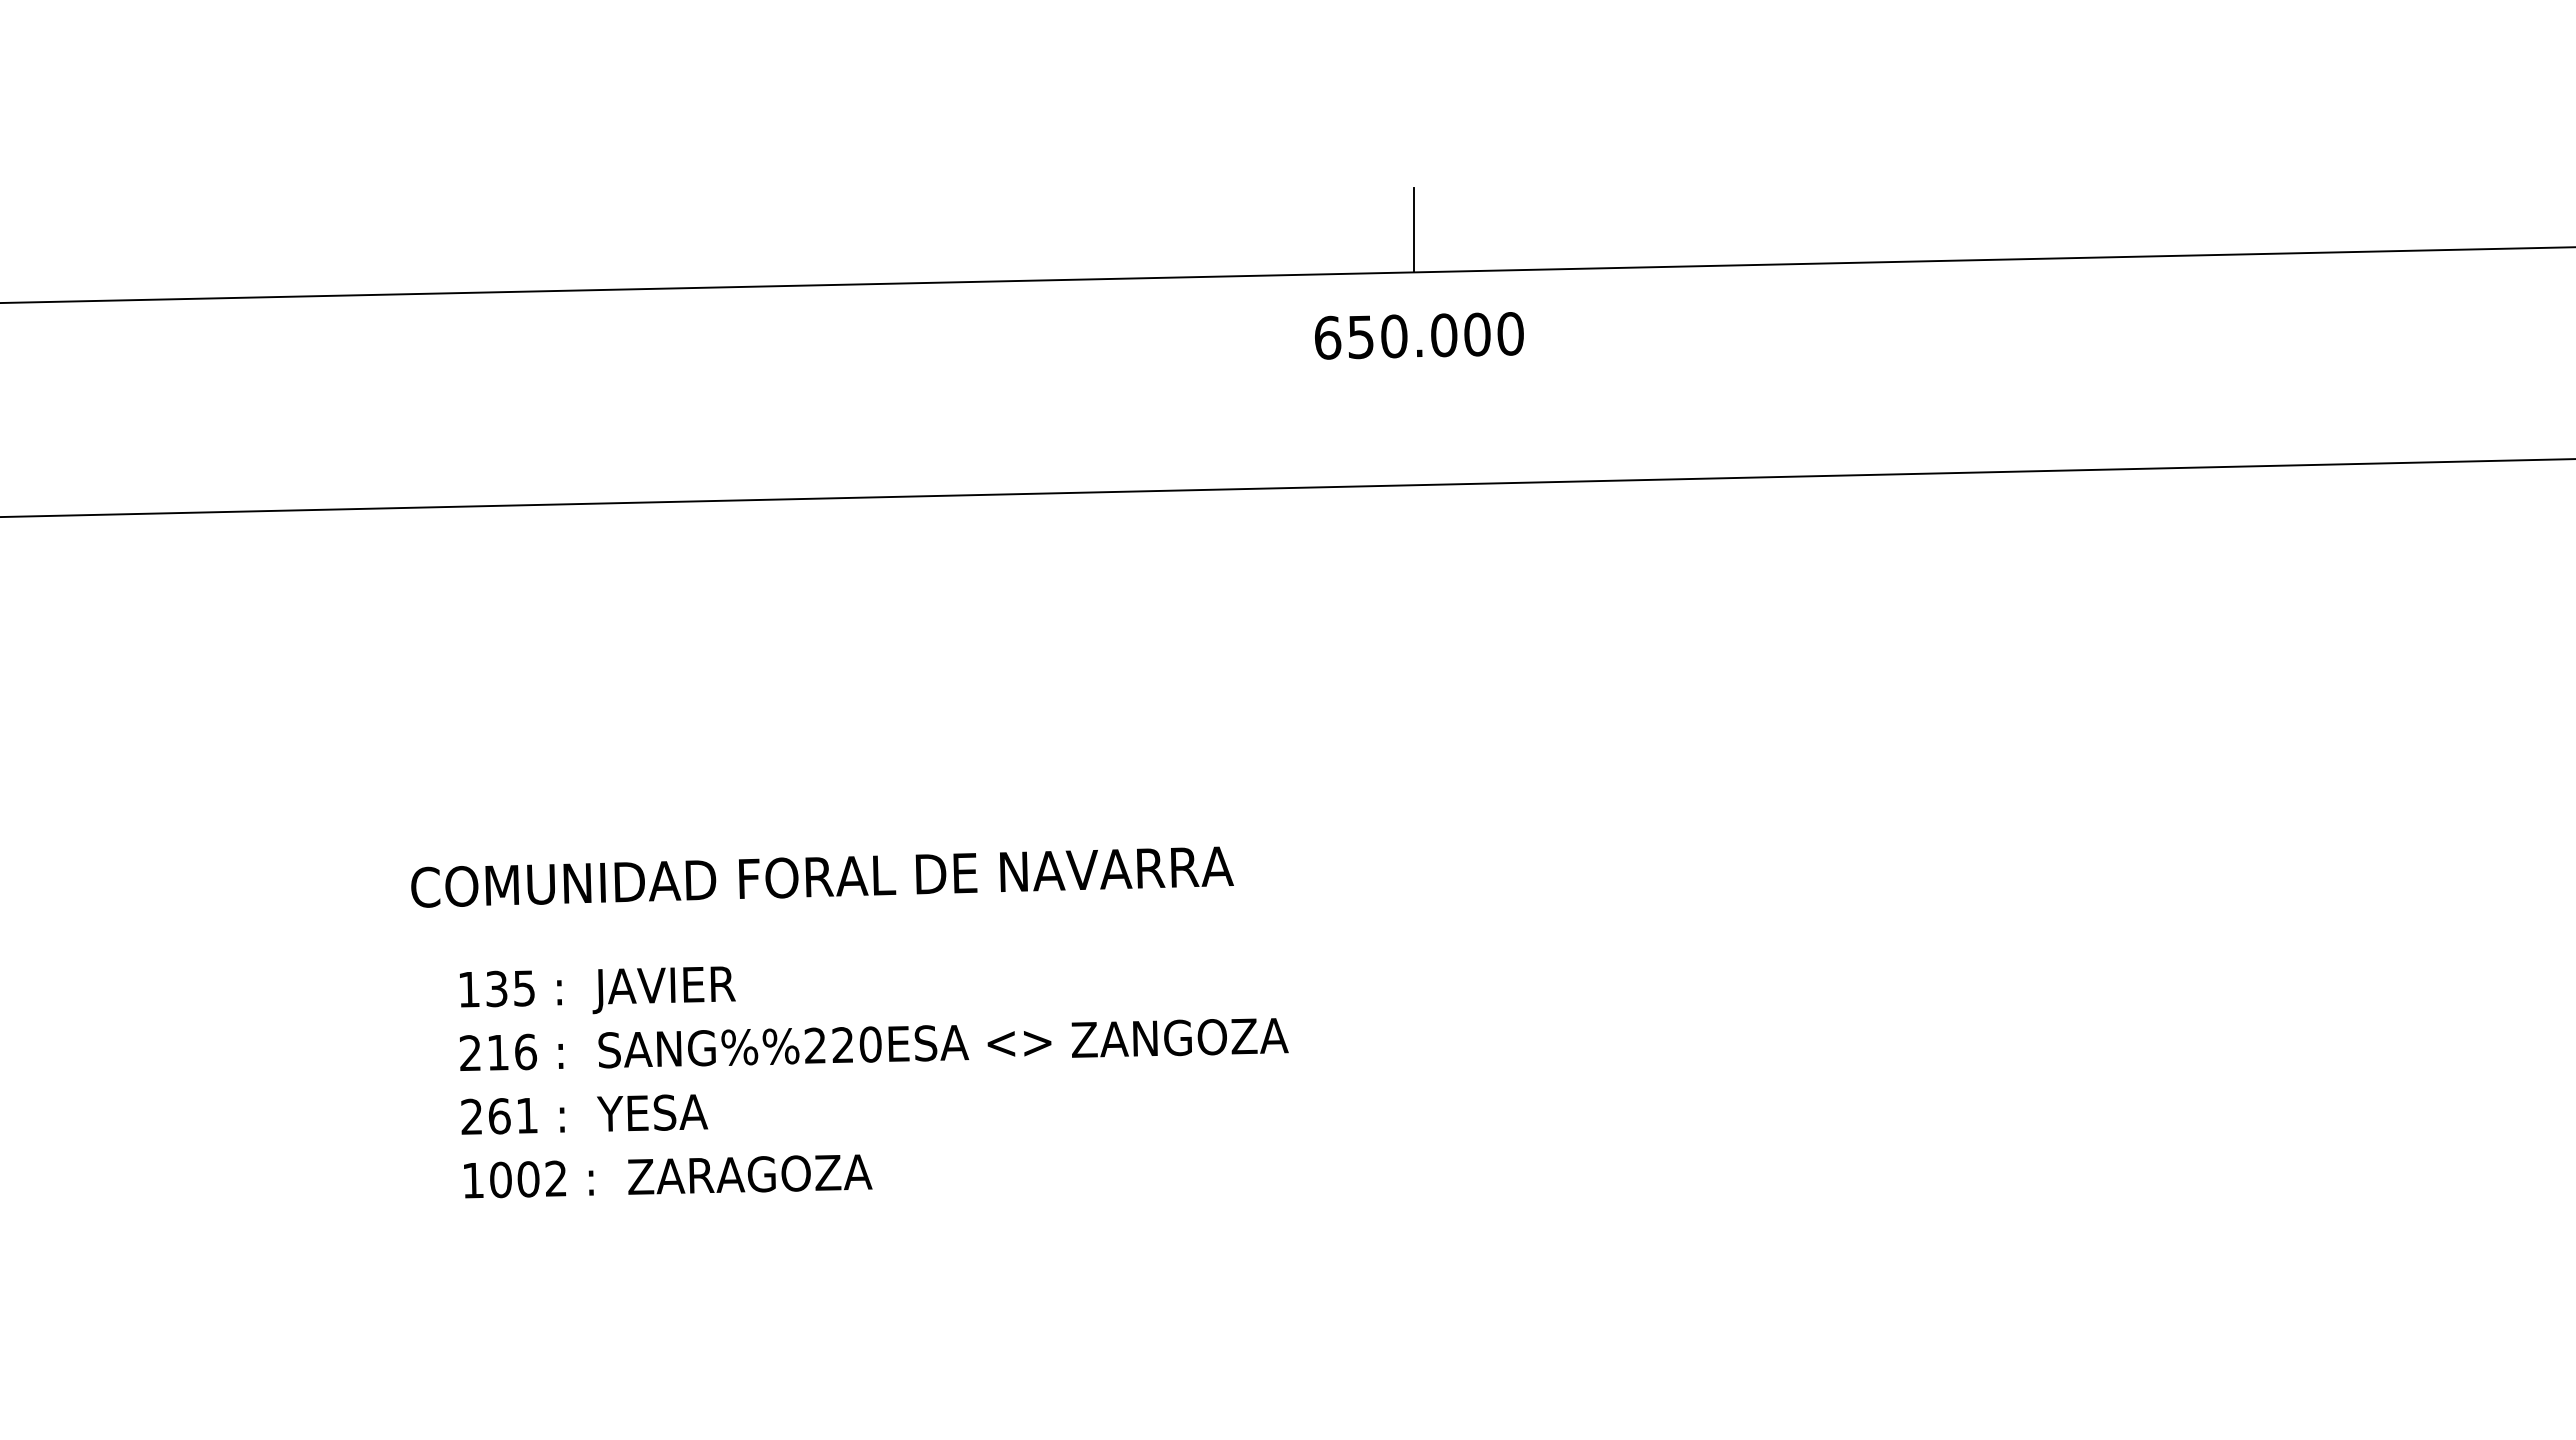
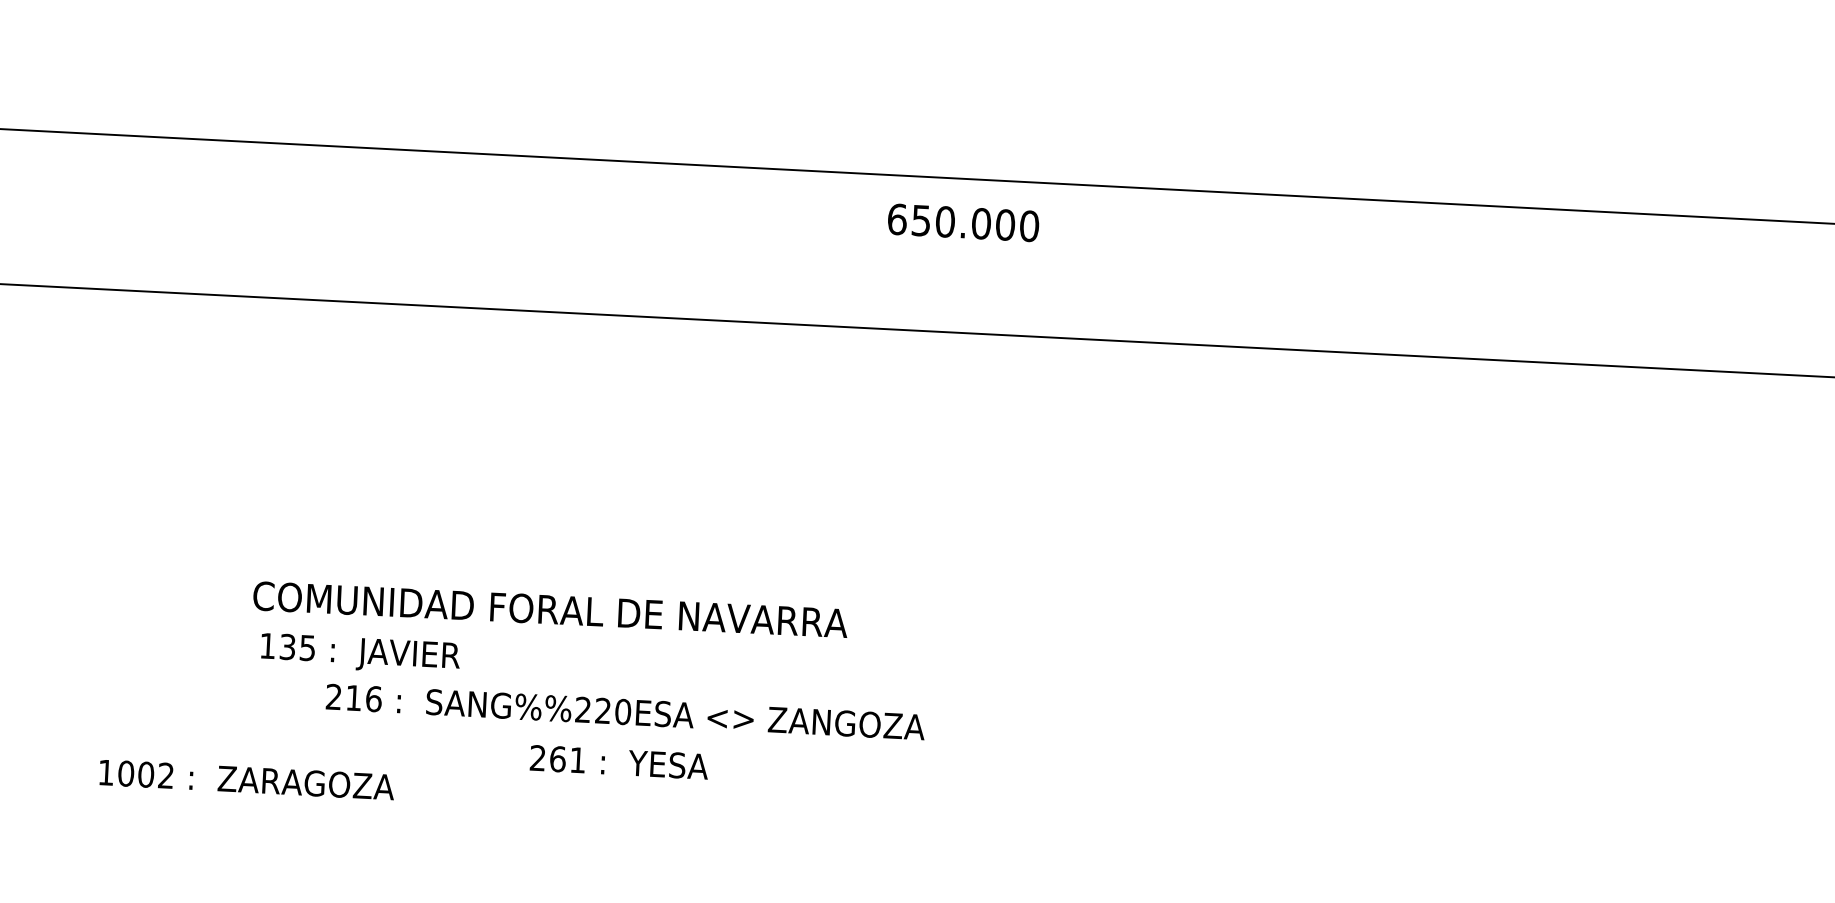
line: (1414, 229) -> (1058, 152), removed
text: (1419, 335) -> (963, 222), moved
text: (822, 876) -> (550, 609), moved
text: (597, 990) -> (360, 653), moved
text: (584, 1114) -> (619, 762), moved
text: (668, 1176) -> (247, 780), moved

